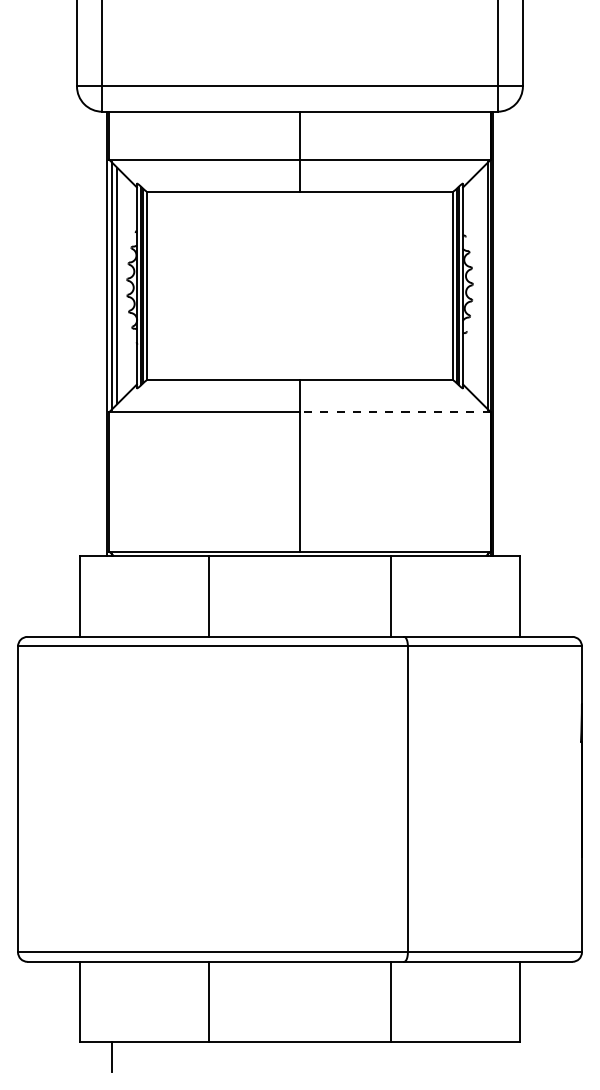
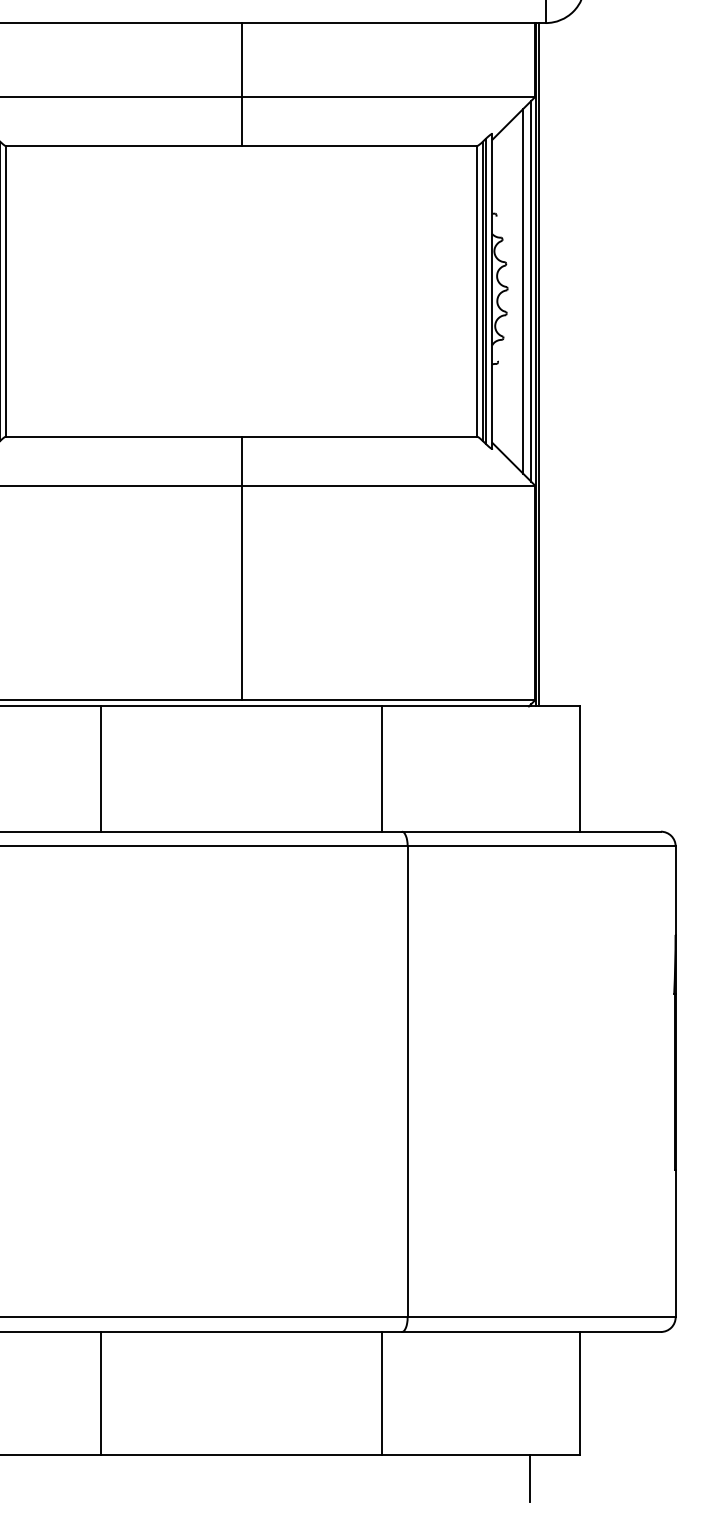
line: (482, 285) -> (522, 290), added
line: (394, 412) -> (387, 486), dashed -> solid
line: (487, 1057) -> (530, 1479), added

